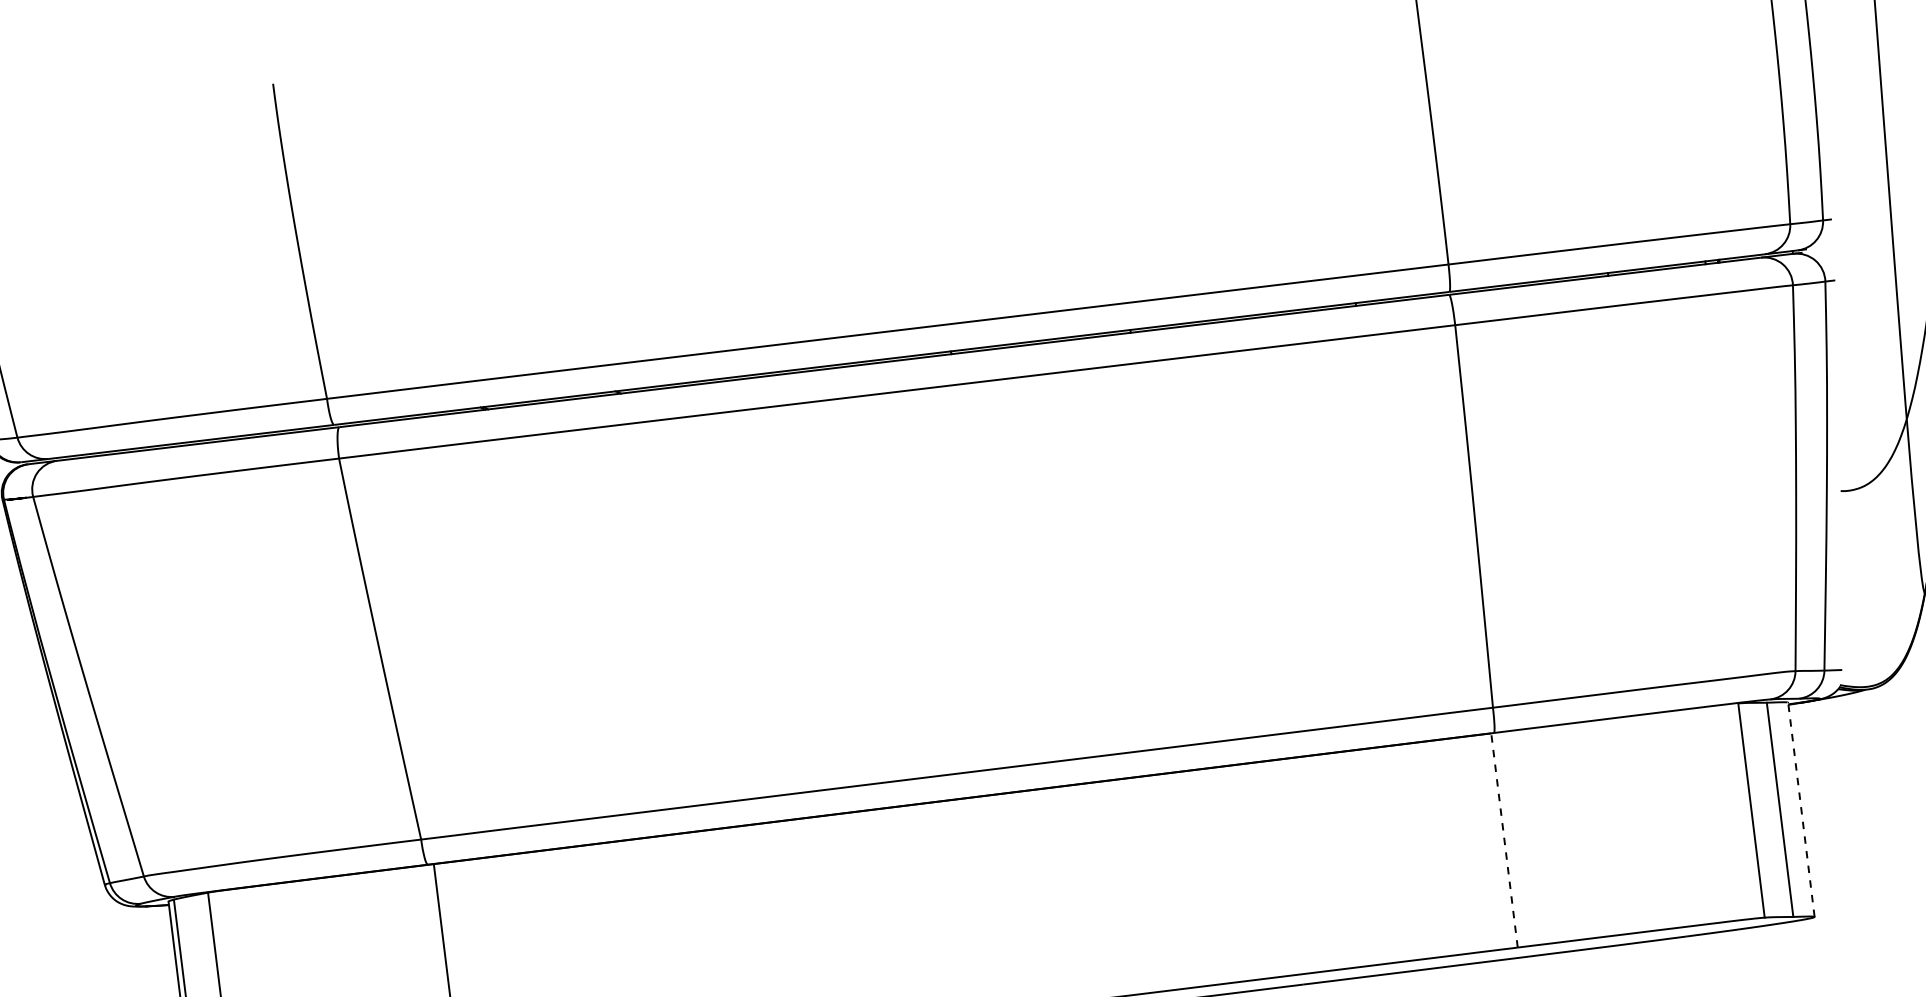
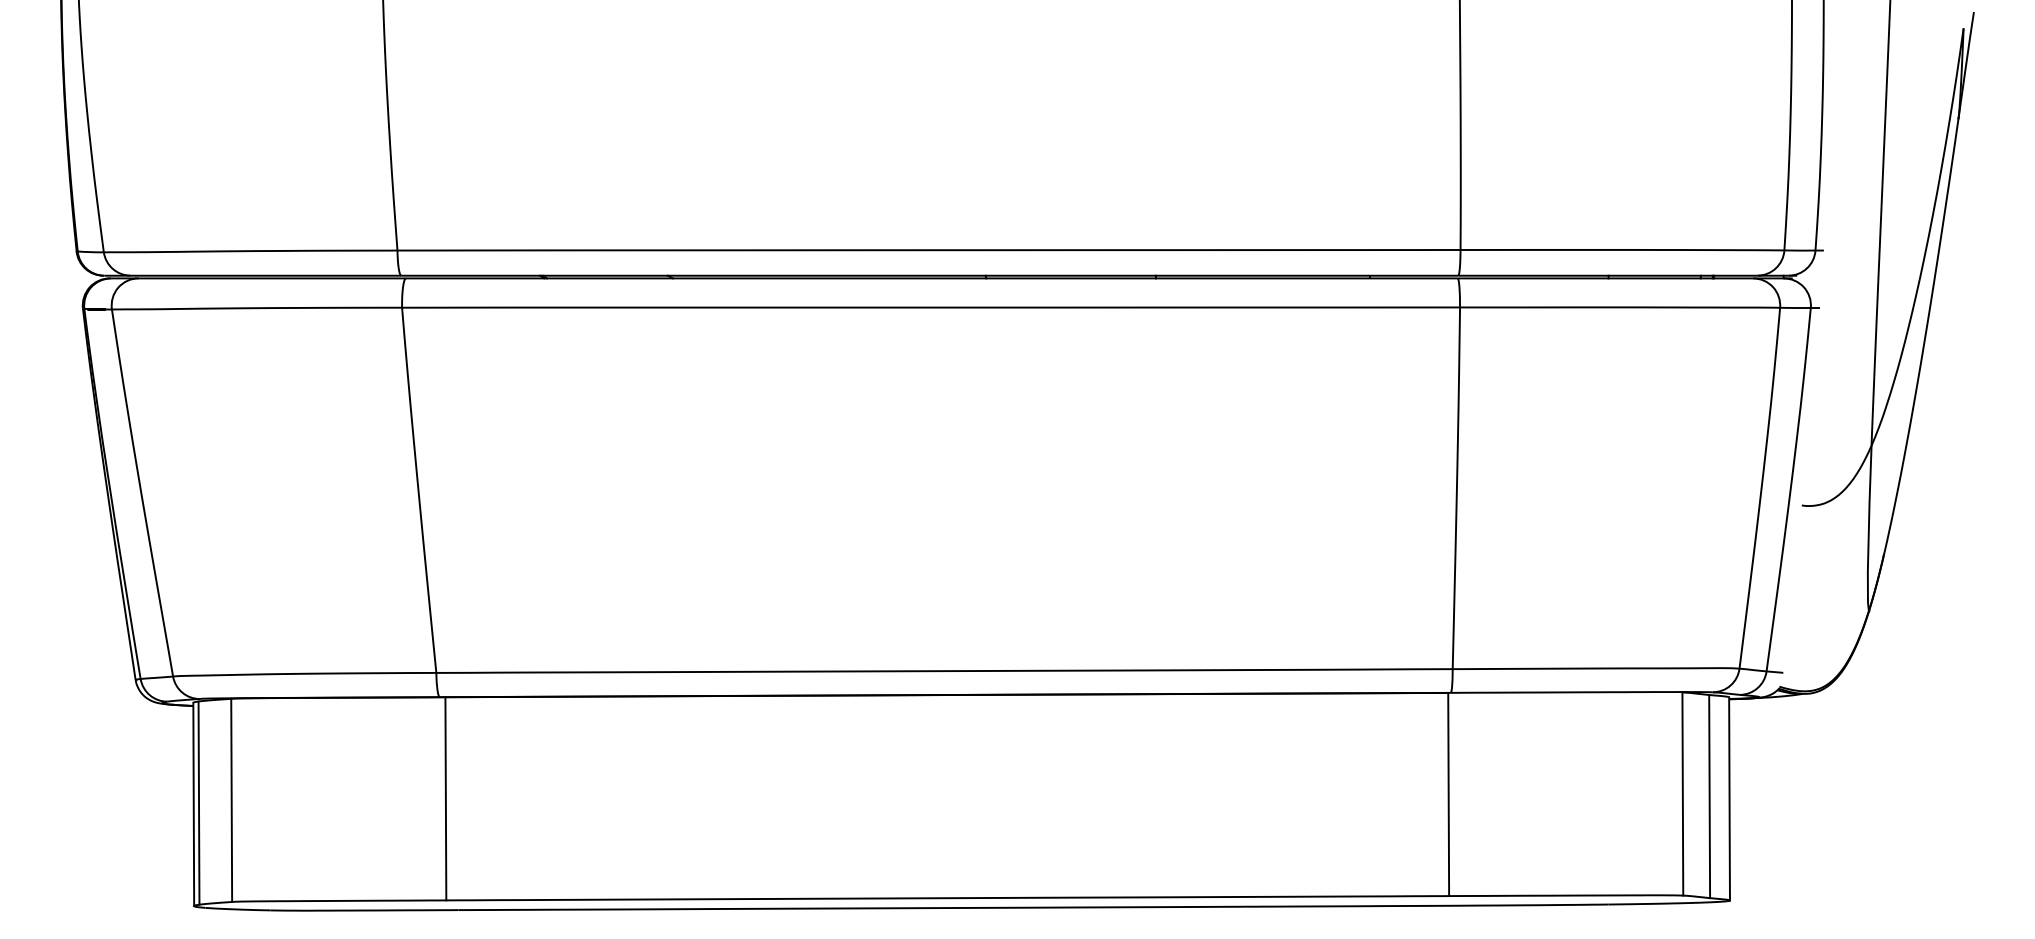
line: (1801, 809) -> (1729, 798), dashed -> solid
line: (1504, 840) -> (1448, 794), dashed -> solid

